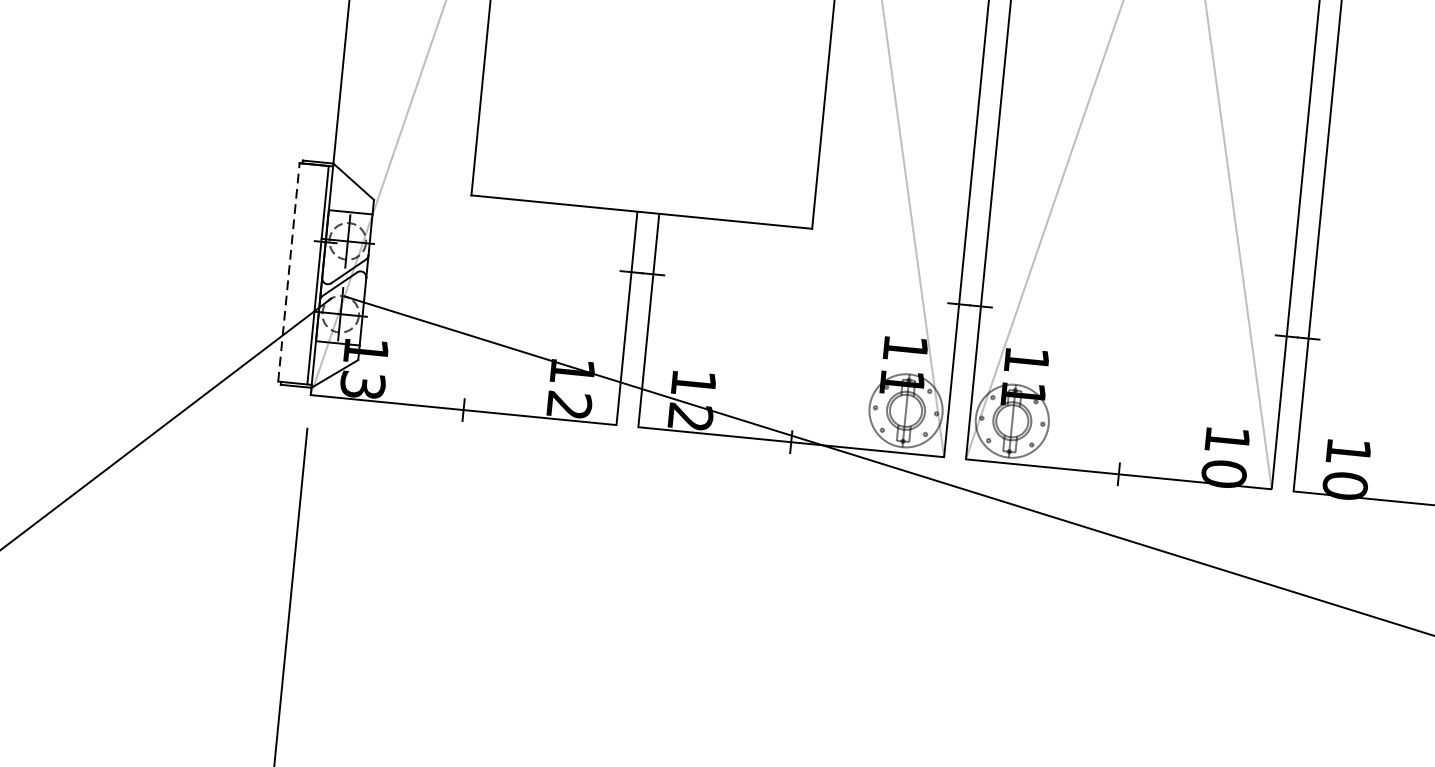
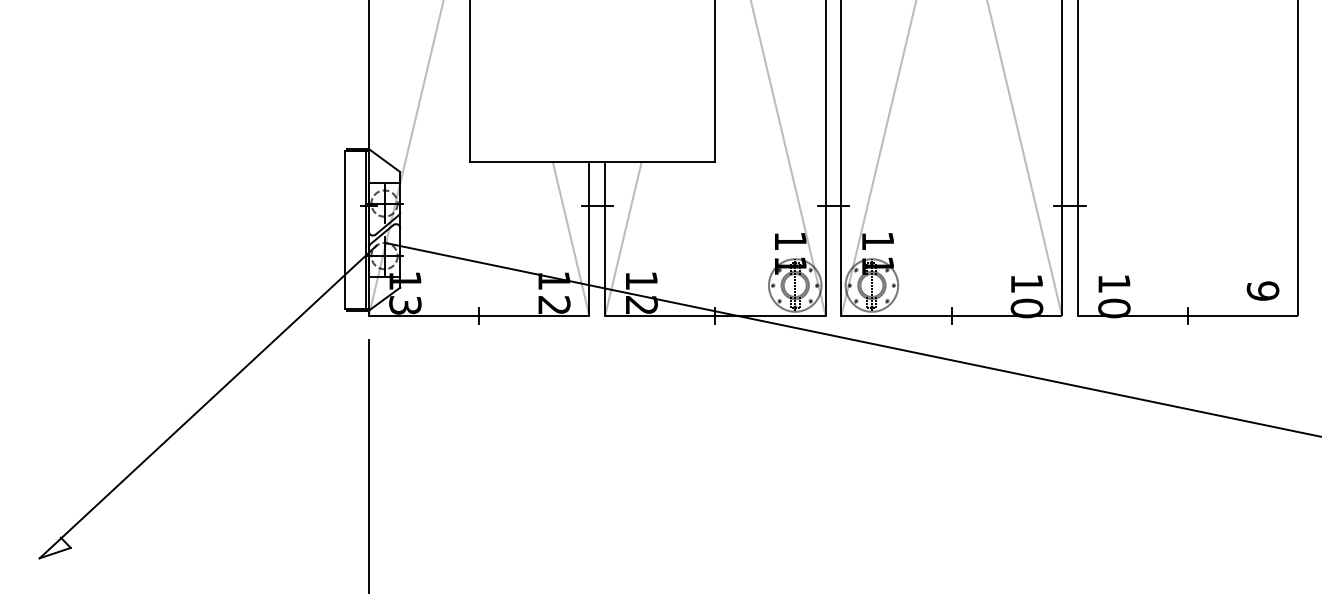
line: (288, 271) -> (344, 229), dashed -> solid
line: (600, 315) -> (570, 238), added
line: (674, 322) -> (623, 238), added

